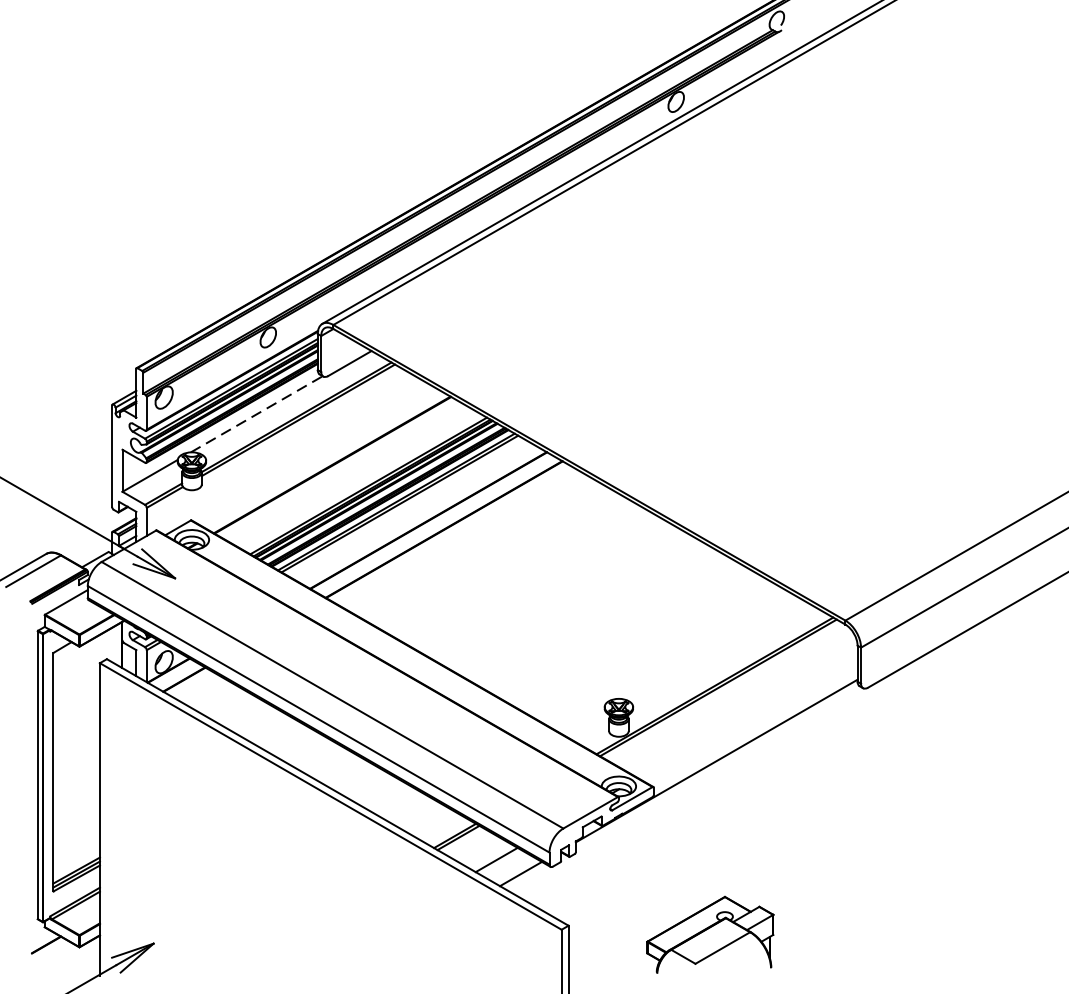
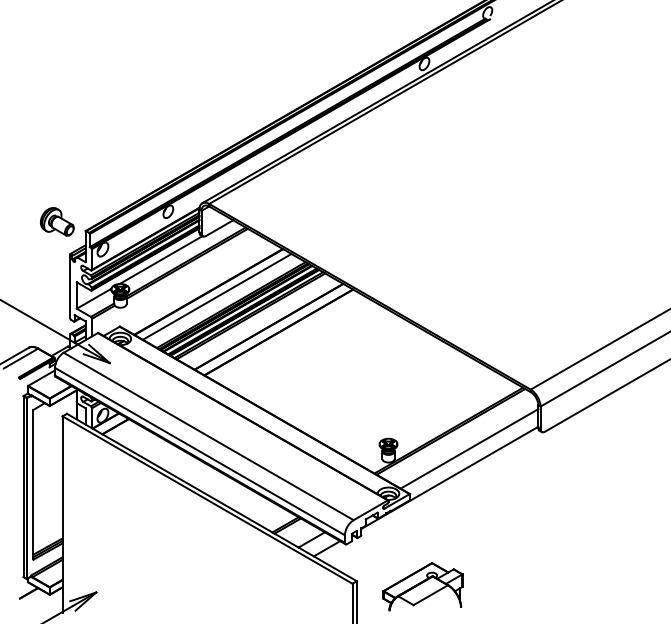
part: (91, 352) -> (57, 221), added
line: (257, 414) -> (161, 260), dashed -> solid
line: (344, 472) -> (216, 296), added
line: (747, 714) -> (469, 448), added
part: (709, 934) -> (422, 586), moved

